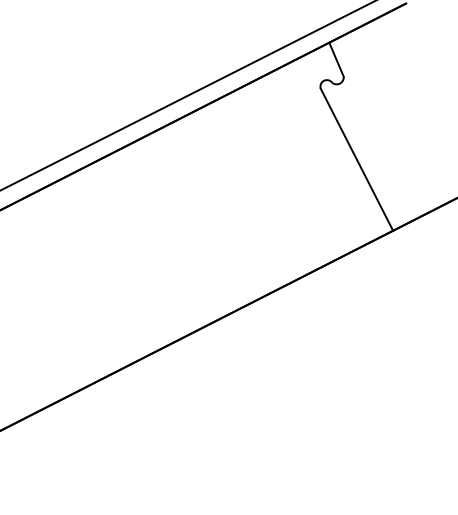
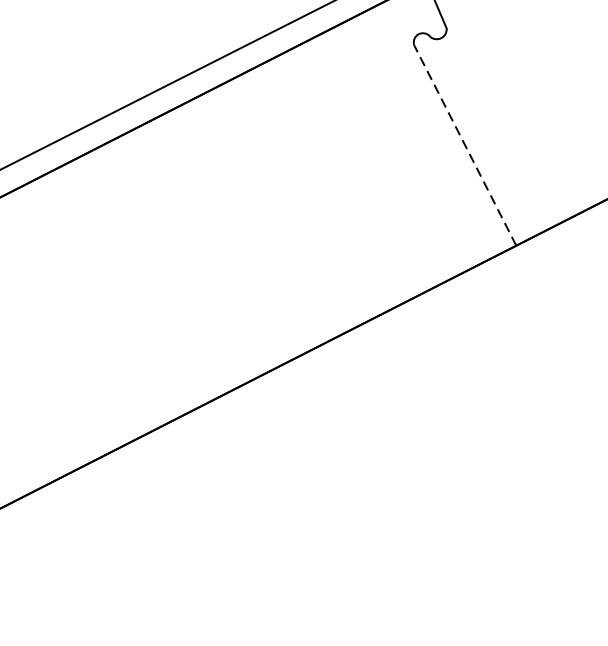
line: (356, 159) -> (464, 145), solid -> dashed

